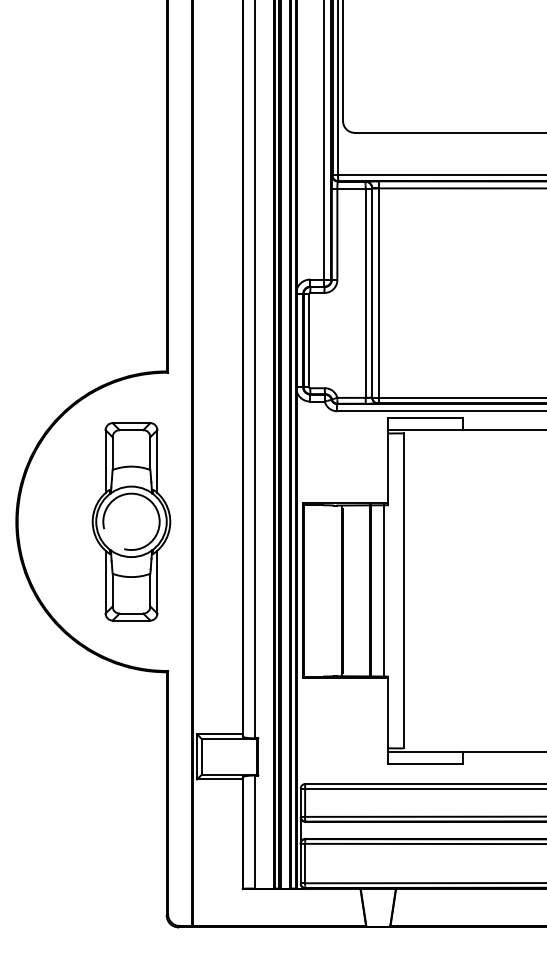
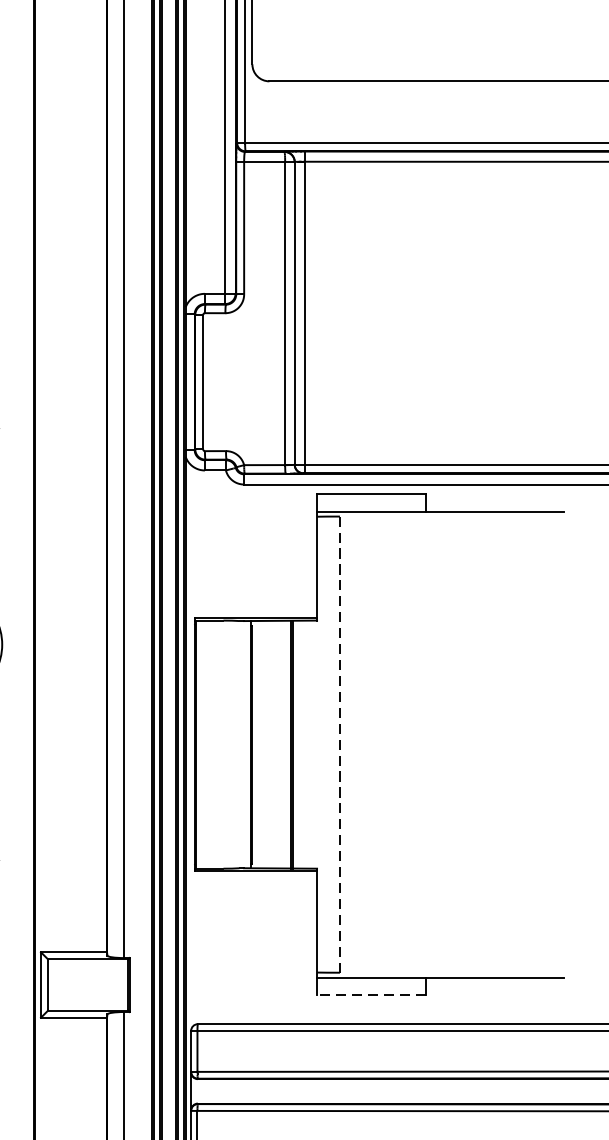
line: (384, 590) -> (312, 744), removed
line: (403, 591) -> (339, 745), solid -> dashed
line: (425, 763) -> (371, 994), solid -> dashed

